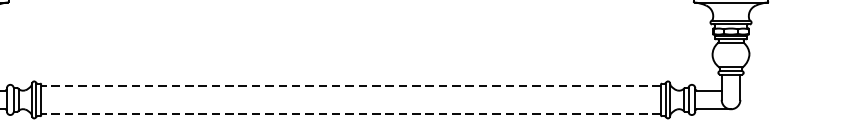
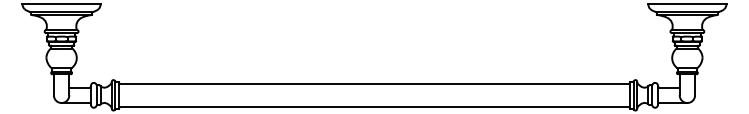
line: (349, 86) -> (373, 84), dashed -> solid
line: (349, 113) -> (373, 106), dashed -> solid

